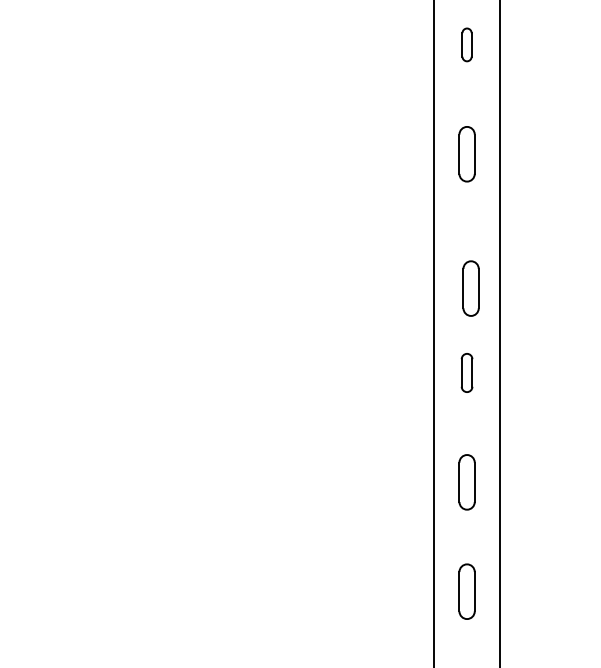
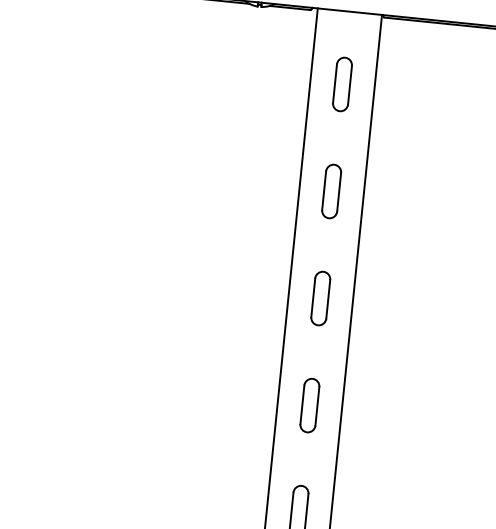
part: (466, 44) -> (341, 84), size x1.67
part: (470, 288) -> (320, 298), moved
part: (466, 372) -> (309, 405), size x1.43

